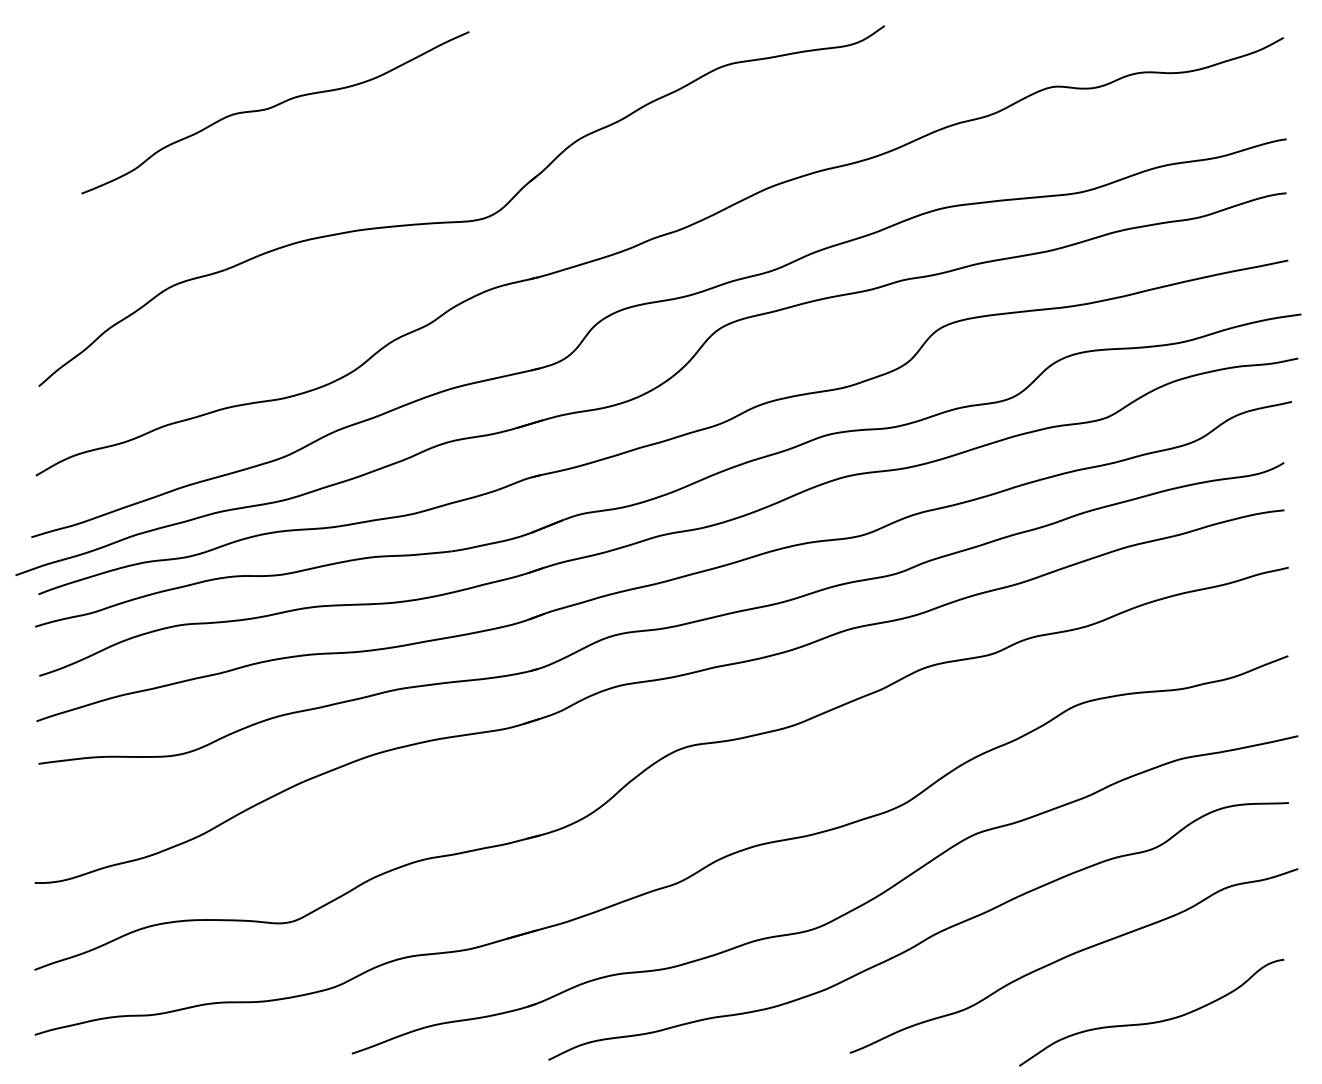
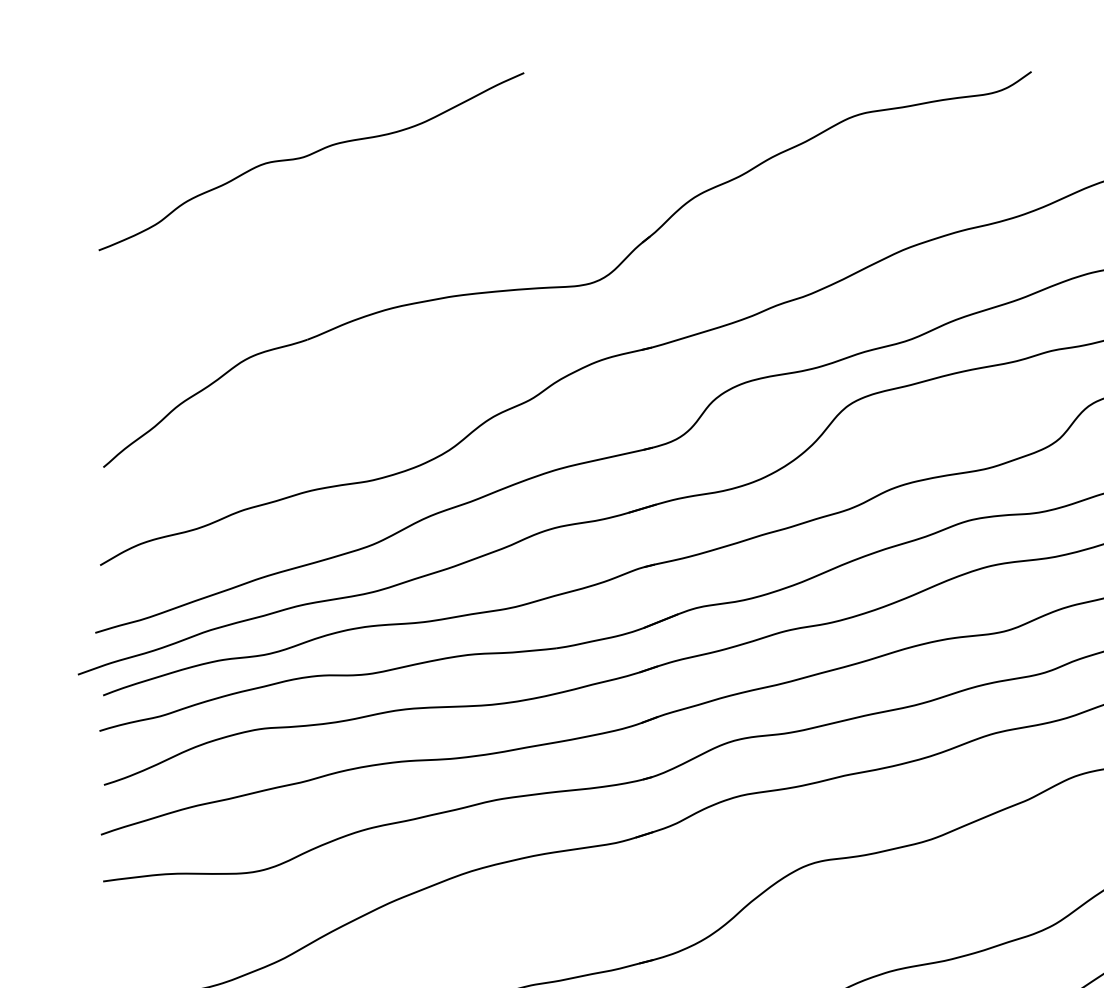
curve: (272, 108) -> (308, 156), moved

